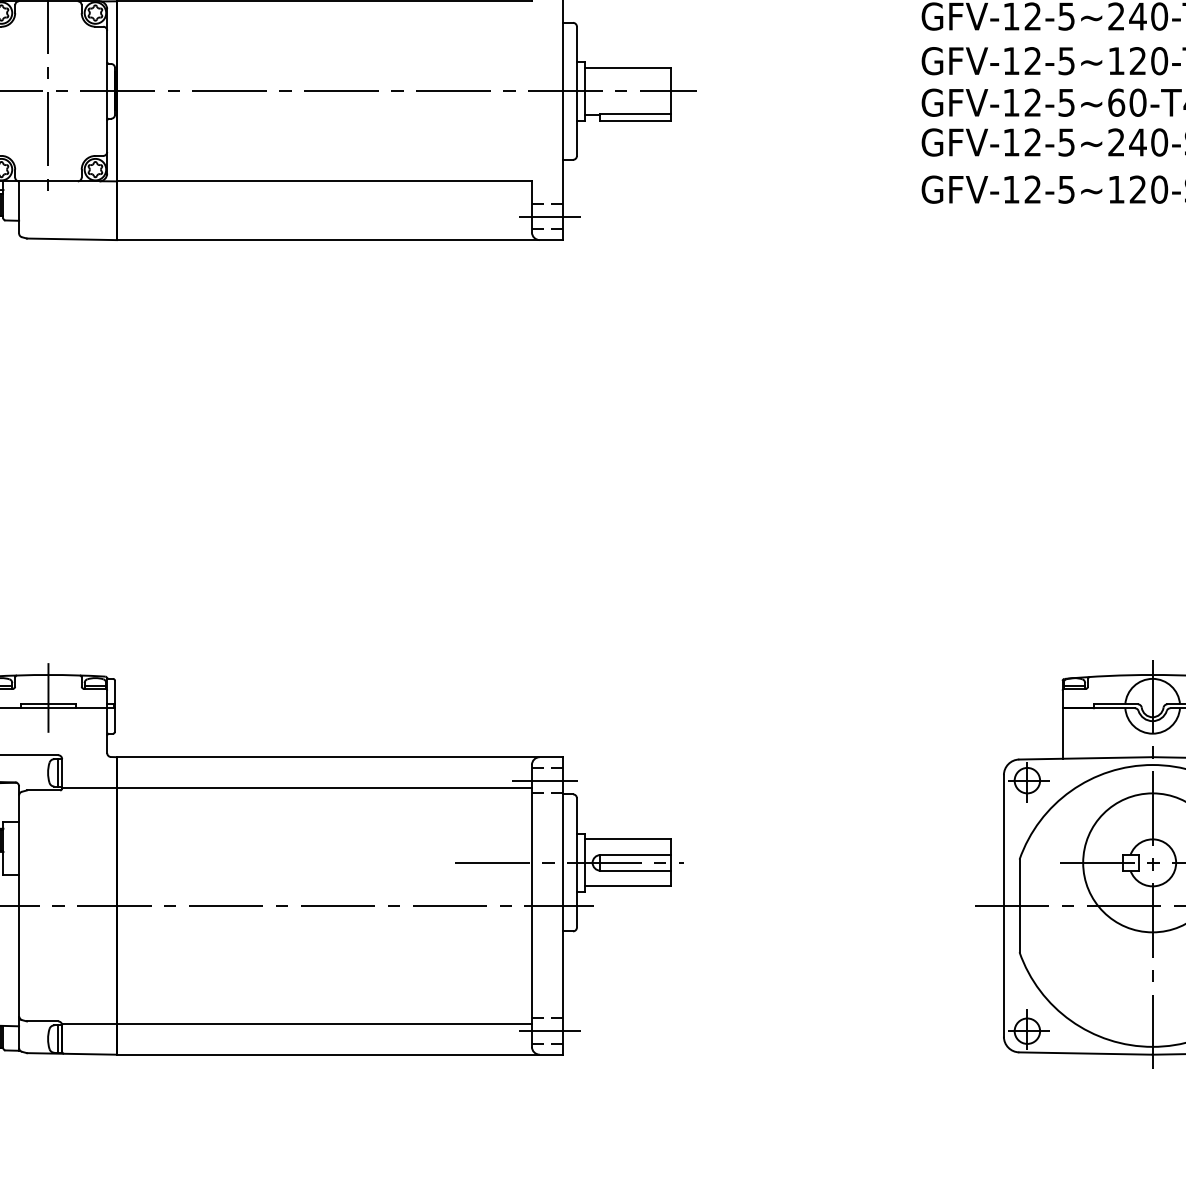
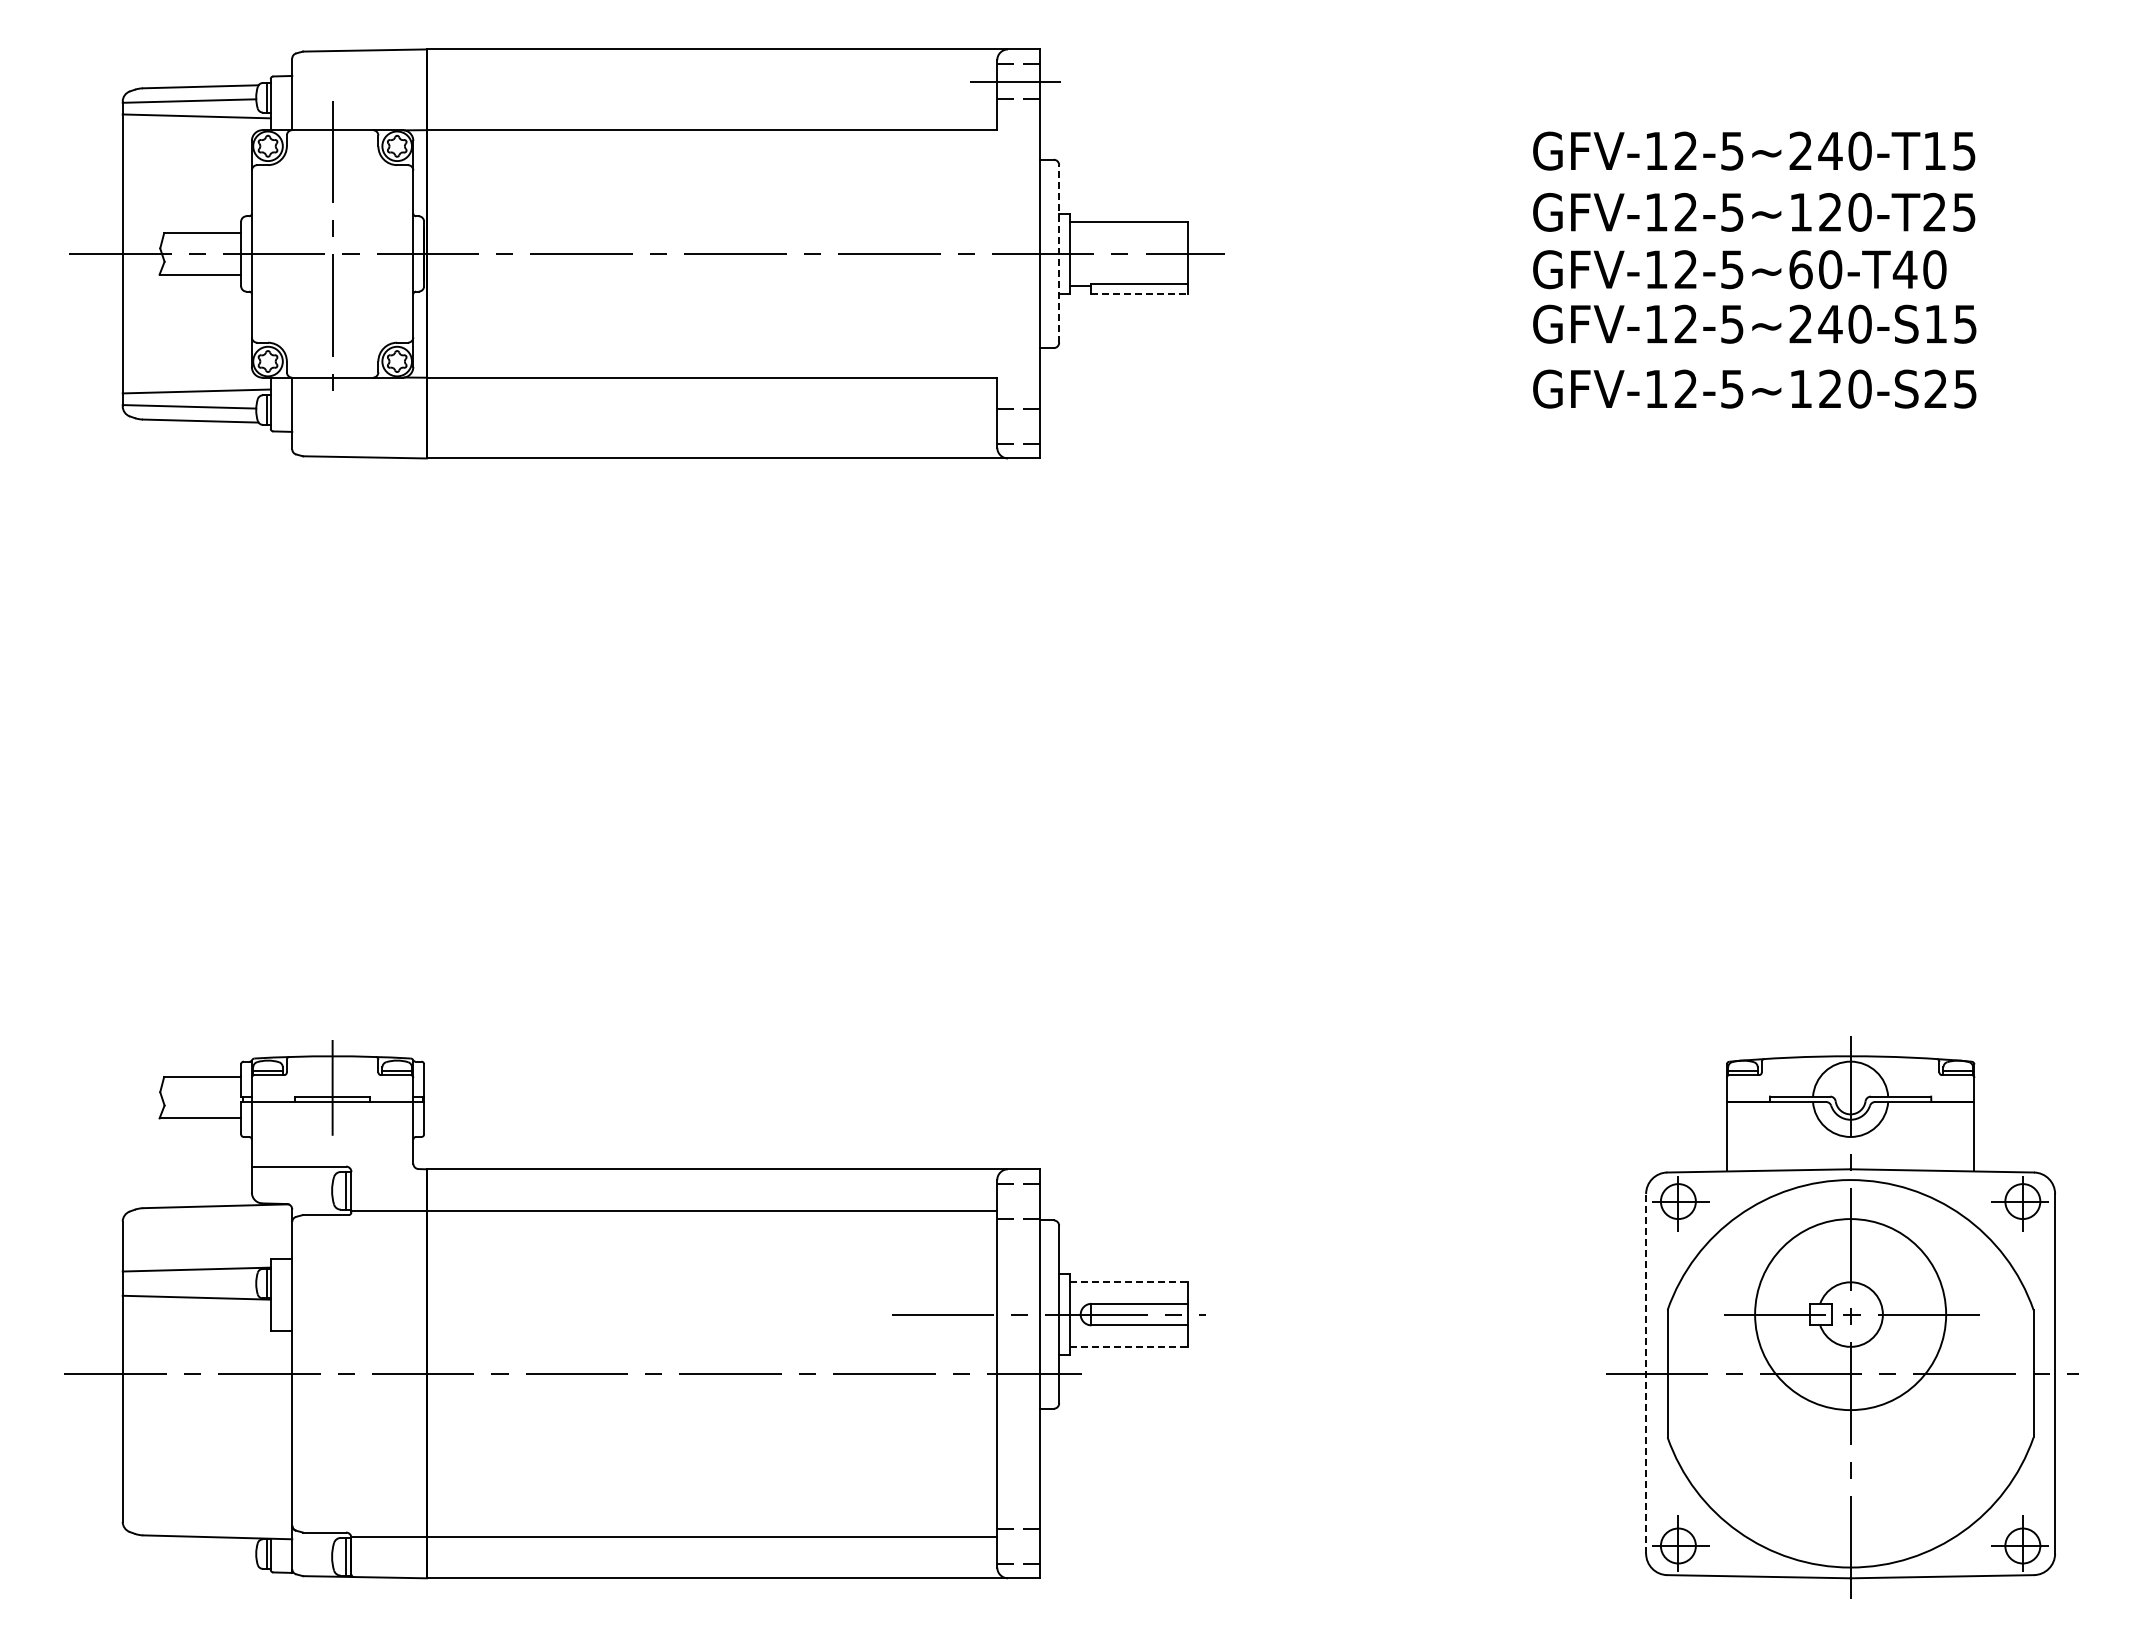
line: (577, 91) -> (1059, 253), solid -> dashed
line: (636, 120) -> (1140, 294), solid -> dashed
line: (549, 216) -> (1021, 426), removed
line: (545, 780) -> (1015, 1201), removed
line: (628, 839) -> (1129, 1282), solid -> dashed
line: (628, 886) -> (1129, 1346), solid -> dashed
line: (1004, 905) -> (1646, 1373), solid -> dashed
line: (549, 1031) -> (1021, 1546), removed

